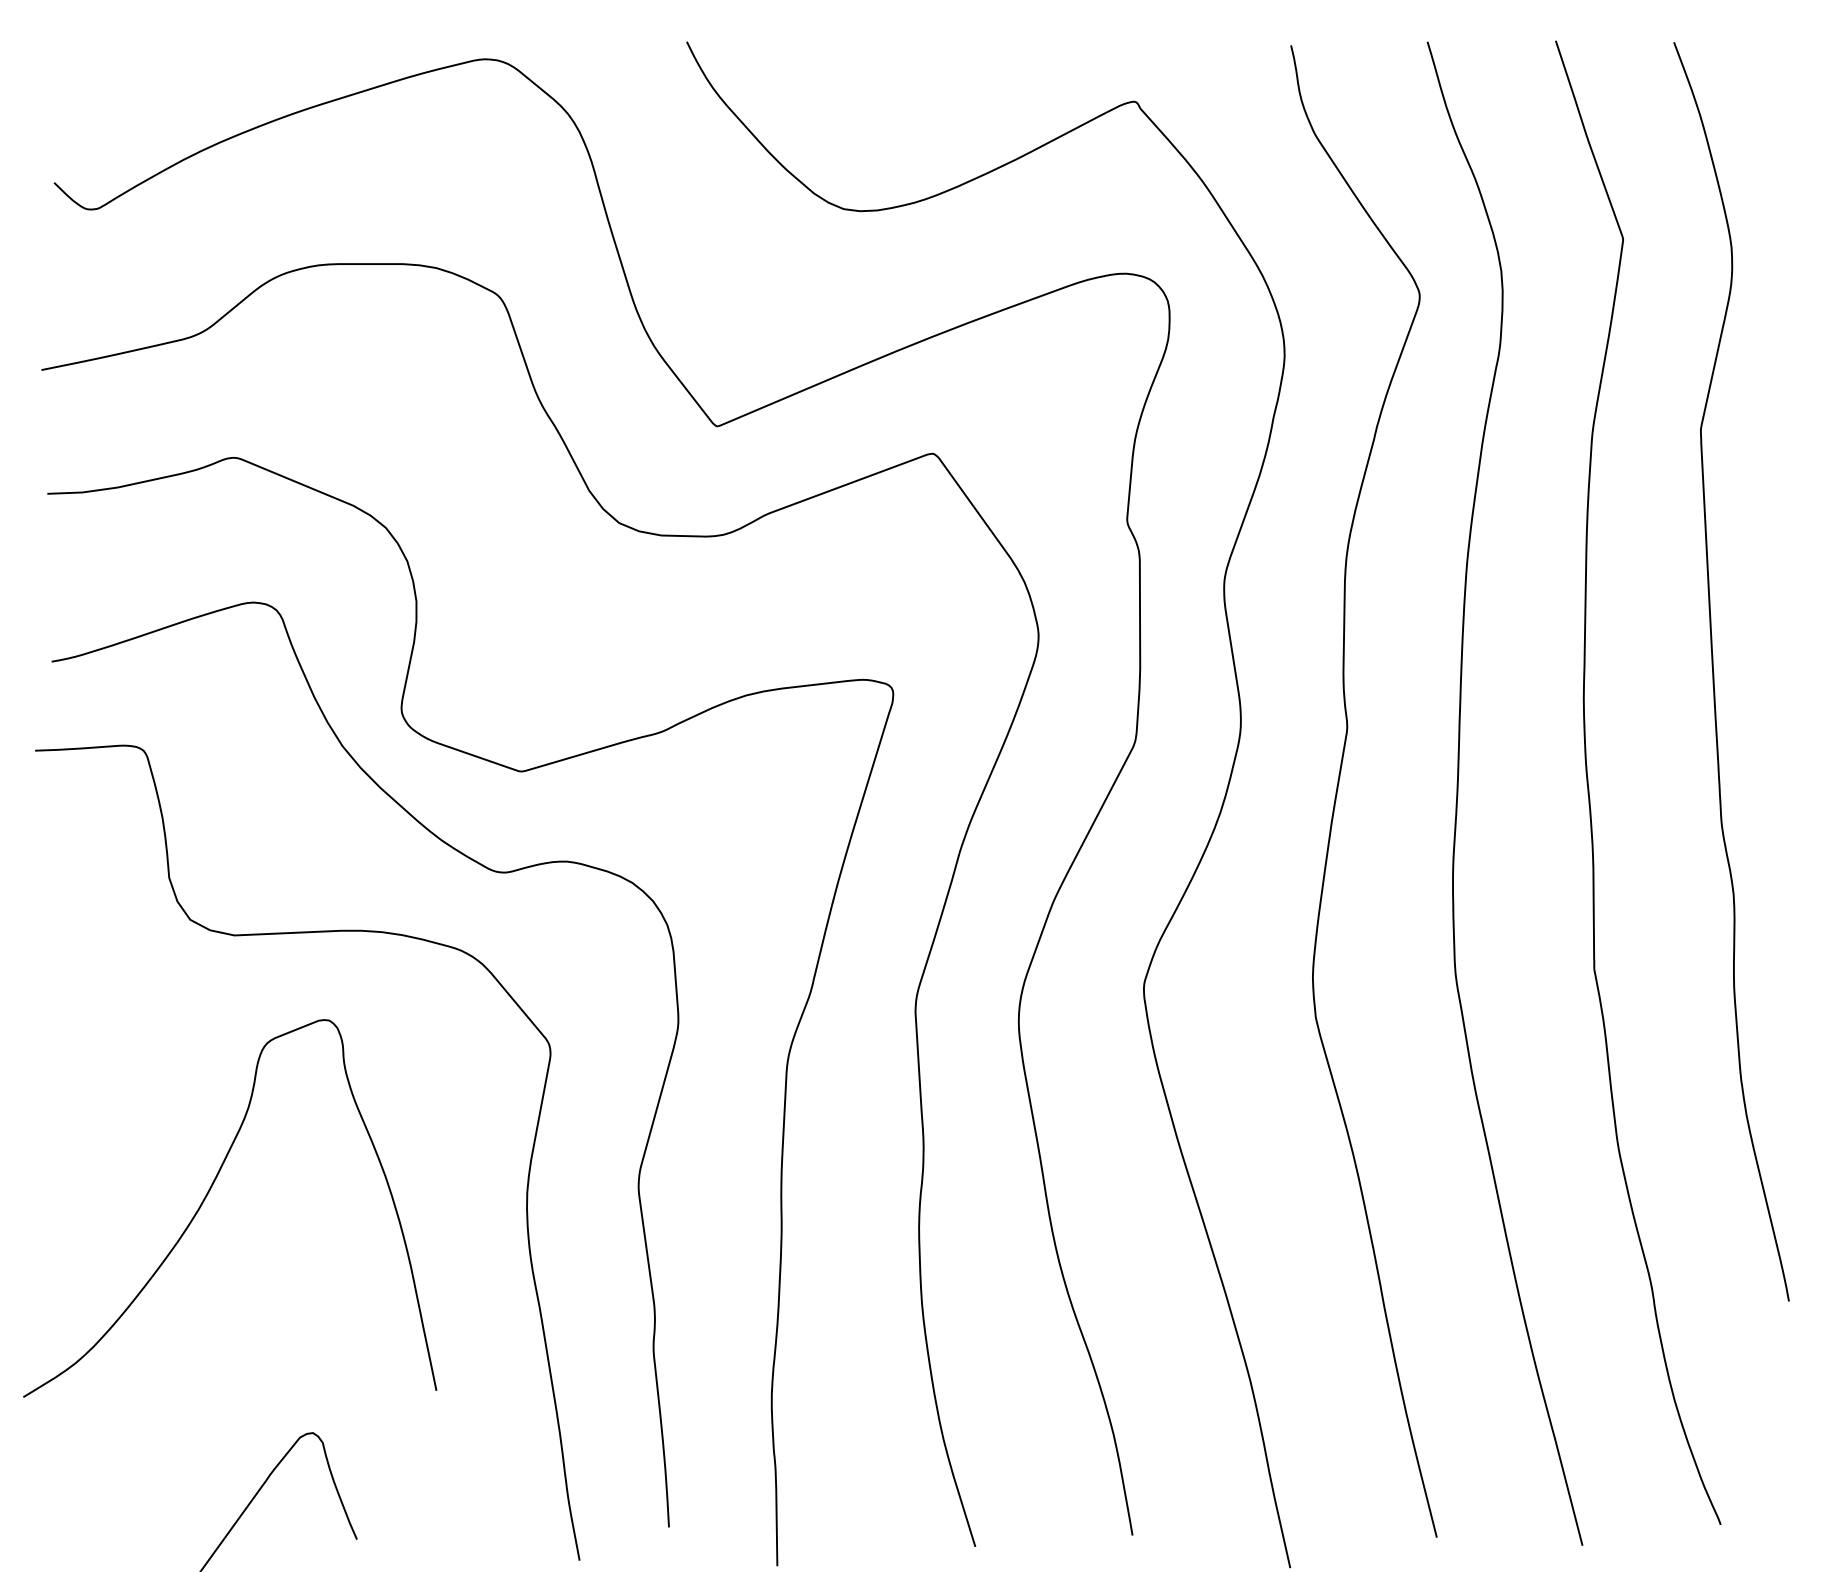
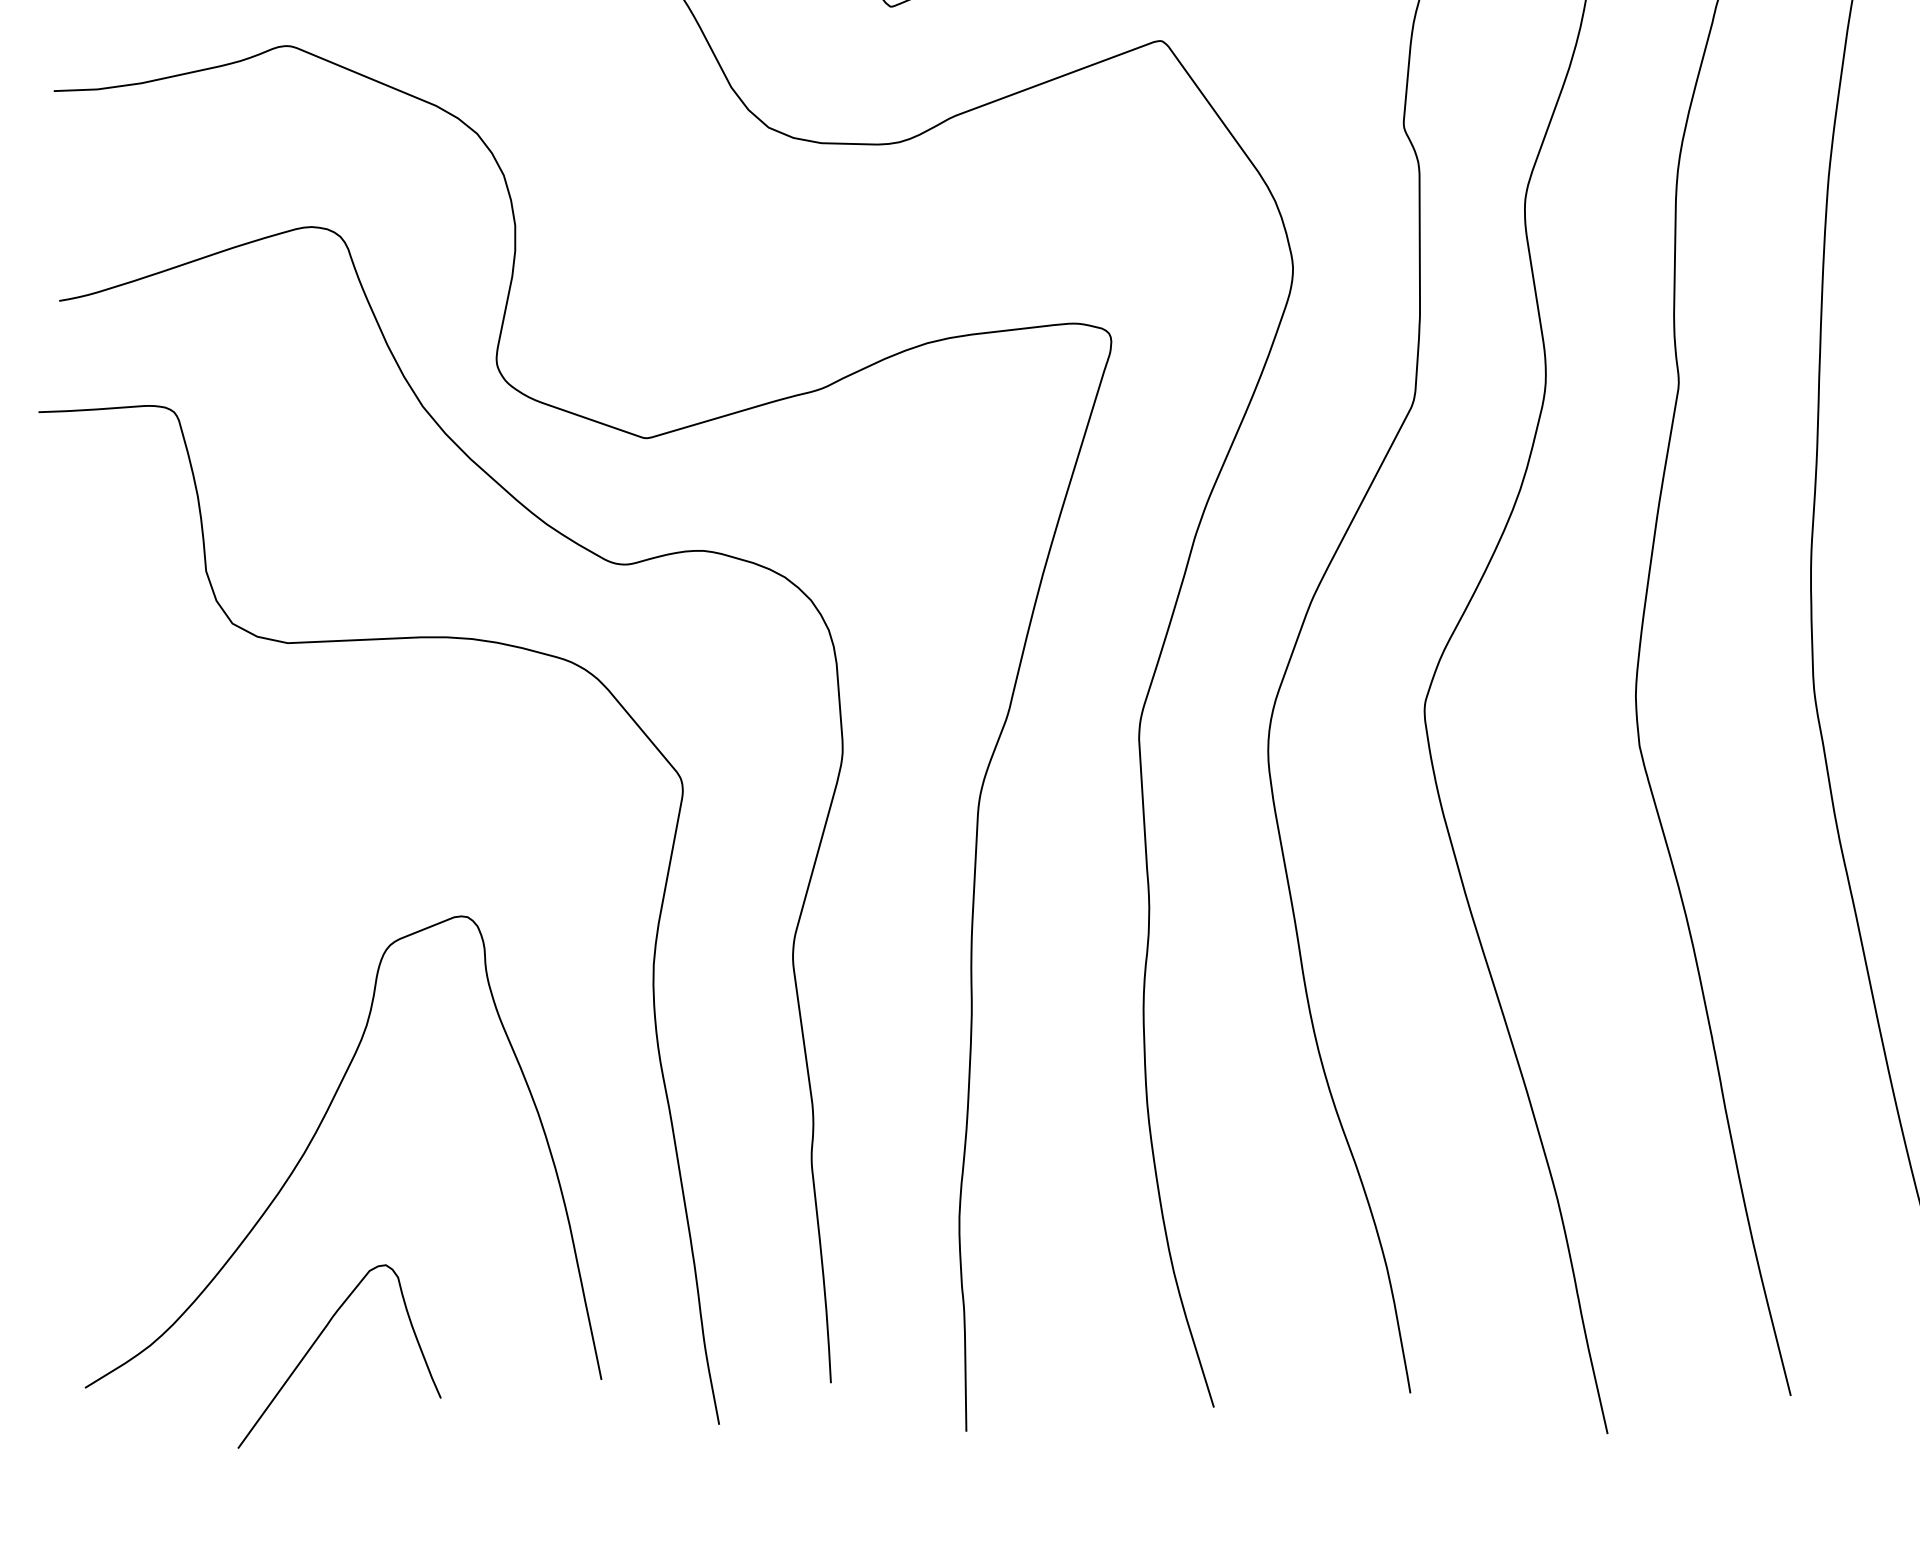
curve: (207, 1196) -> (315, 1137), moved

